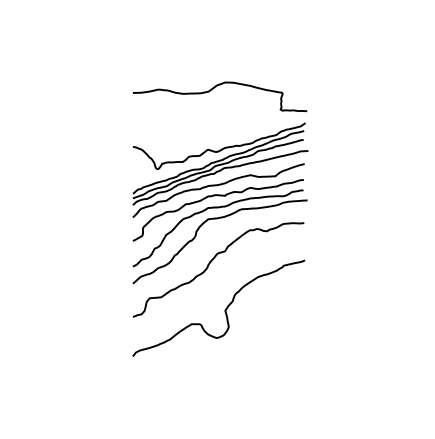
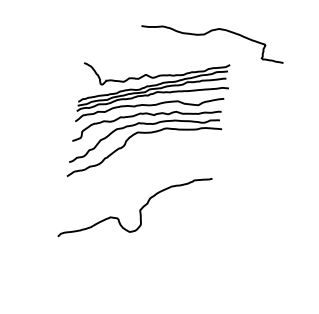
curve: (213, 89) -> (208, 33), moved
curve: (209, 265) -> (132, 170), removed

